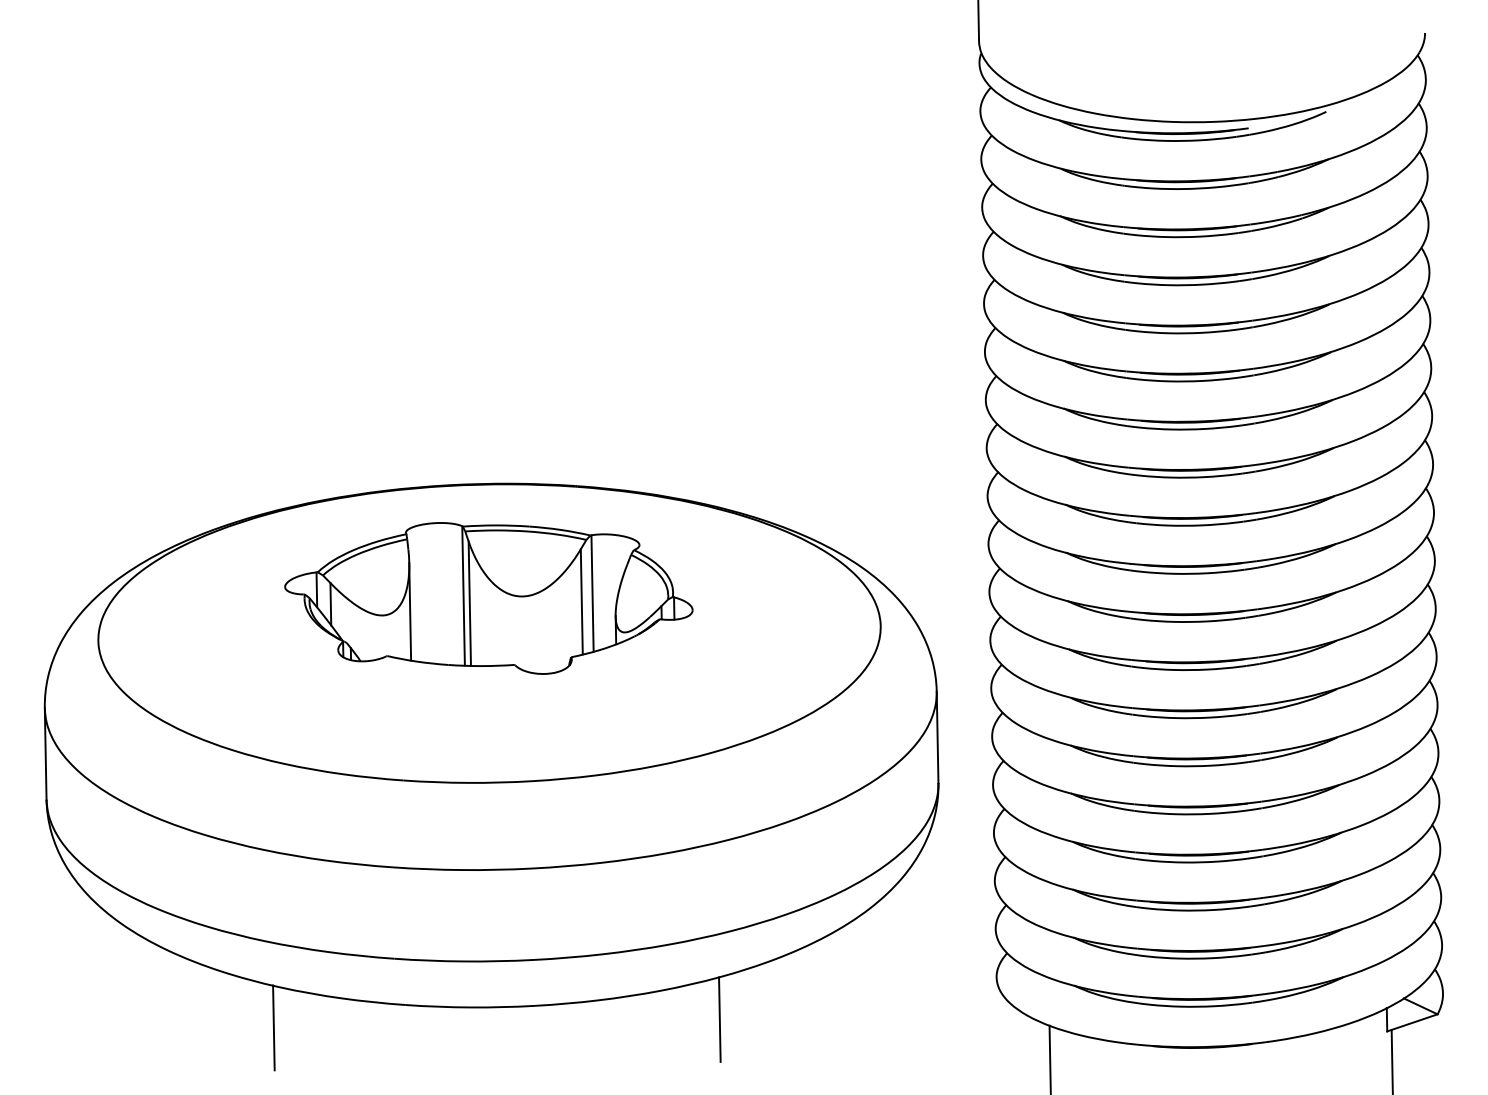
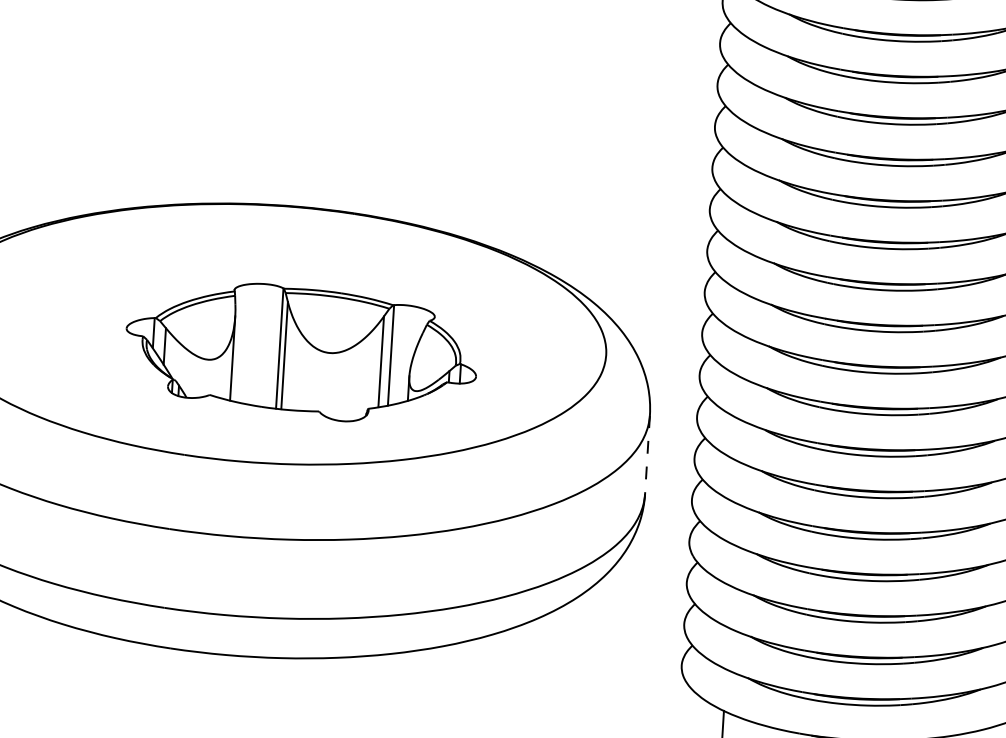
part: (488, 598) -> (301, 352), moved
line: (937, 737) -> (647, 454), solid -> dashed
line: (719, 1019) -> (440, 682), removed
line: (273, 1027) -> (55, 658), removed

